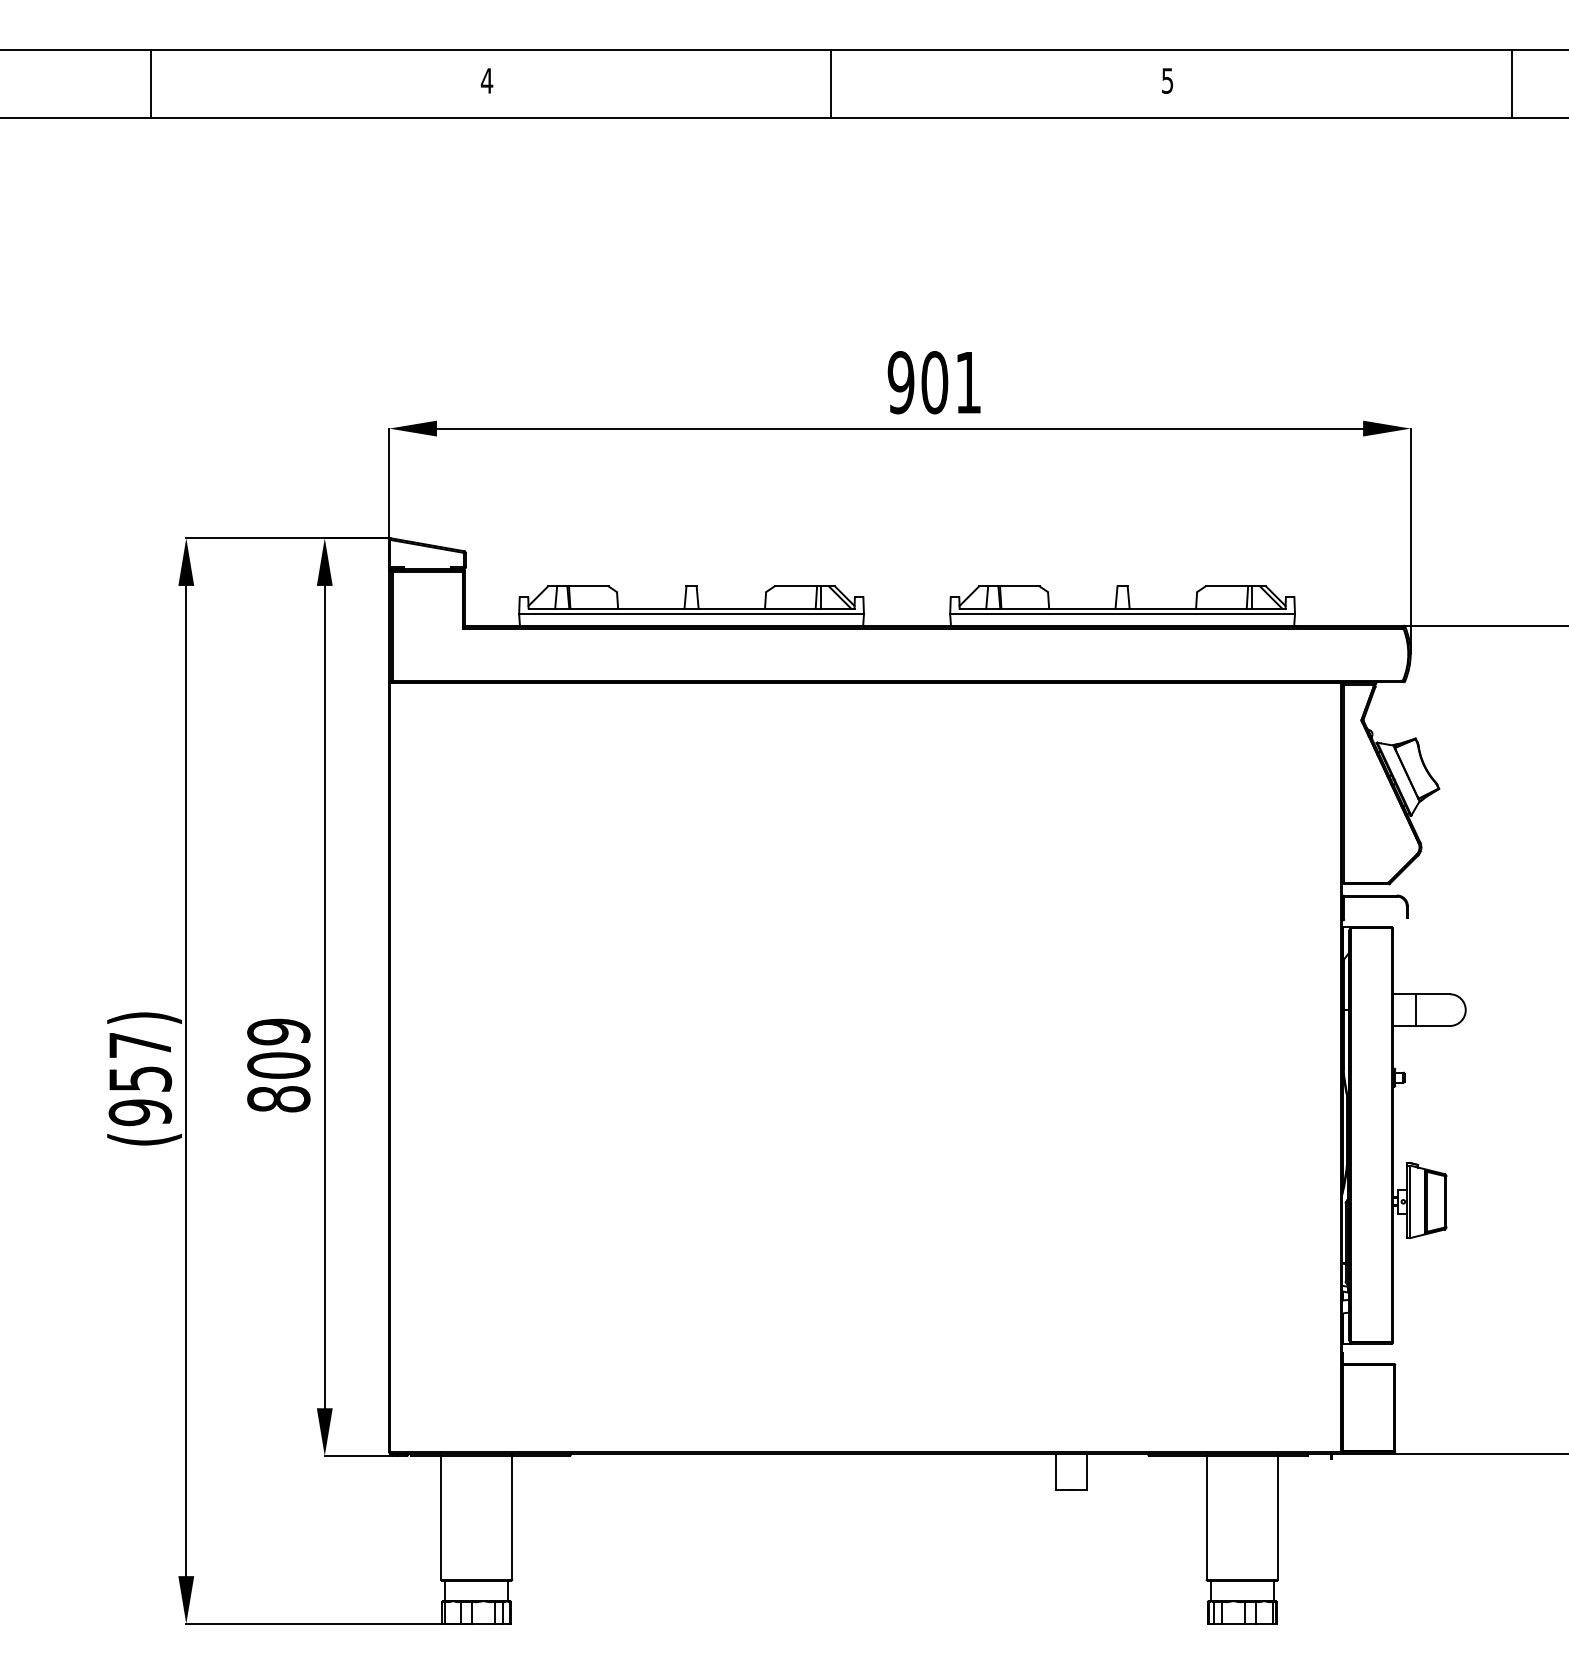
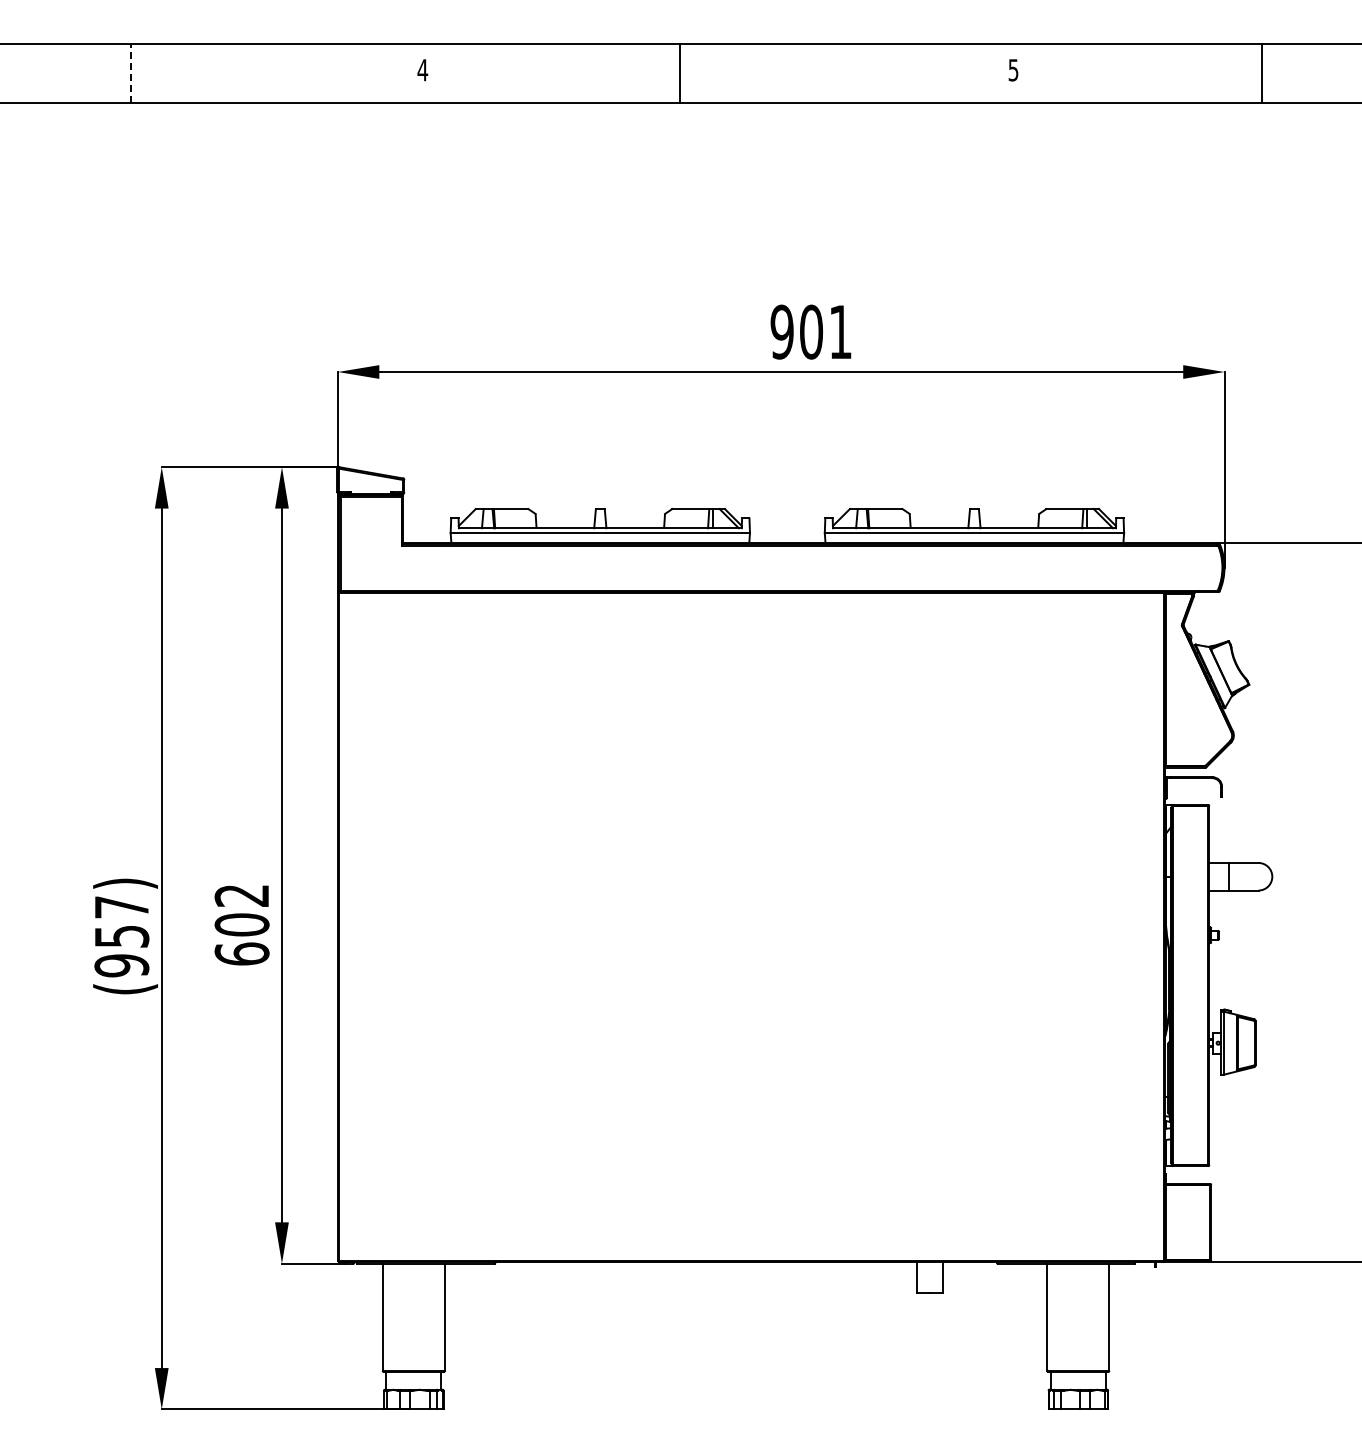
line: (831, 83) -> (679, 72), moved
line: (1512, 83) -> (1262, 72), moved
line: (150, 84) -> (130, 73), solid -> dashed
text: (278, 1065) -> (241, 924), 809 -> 602

